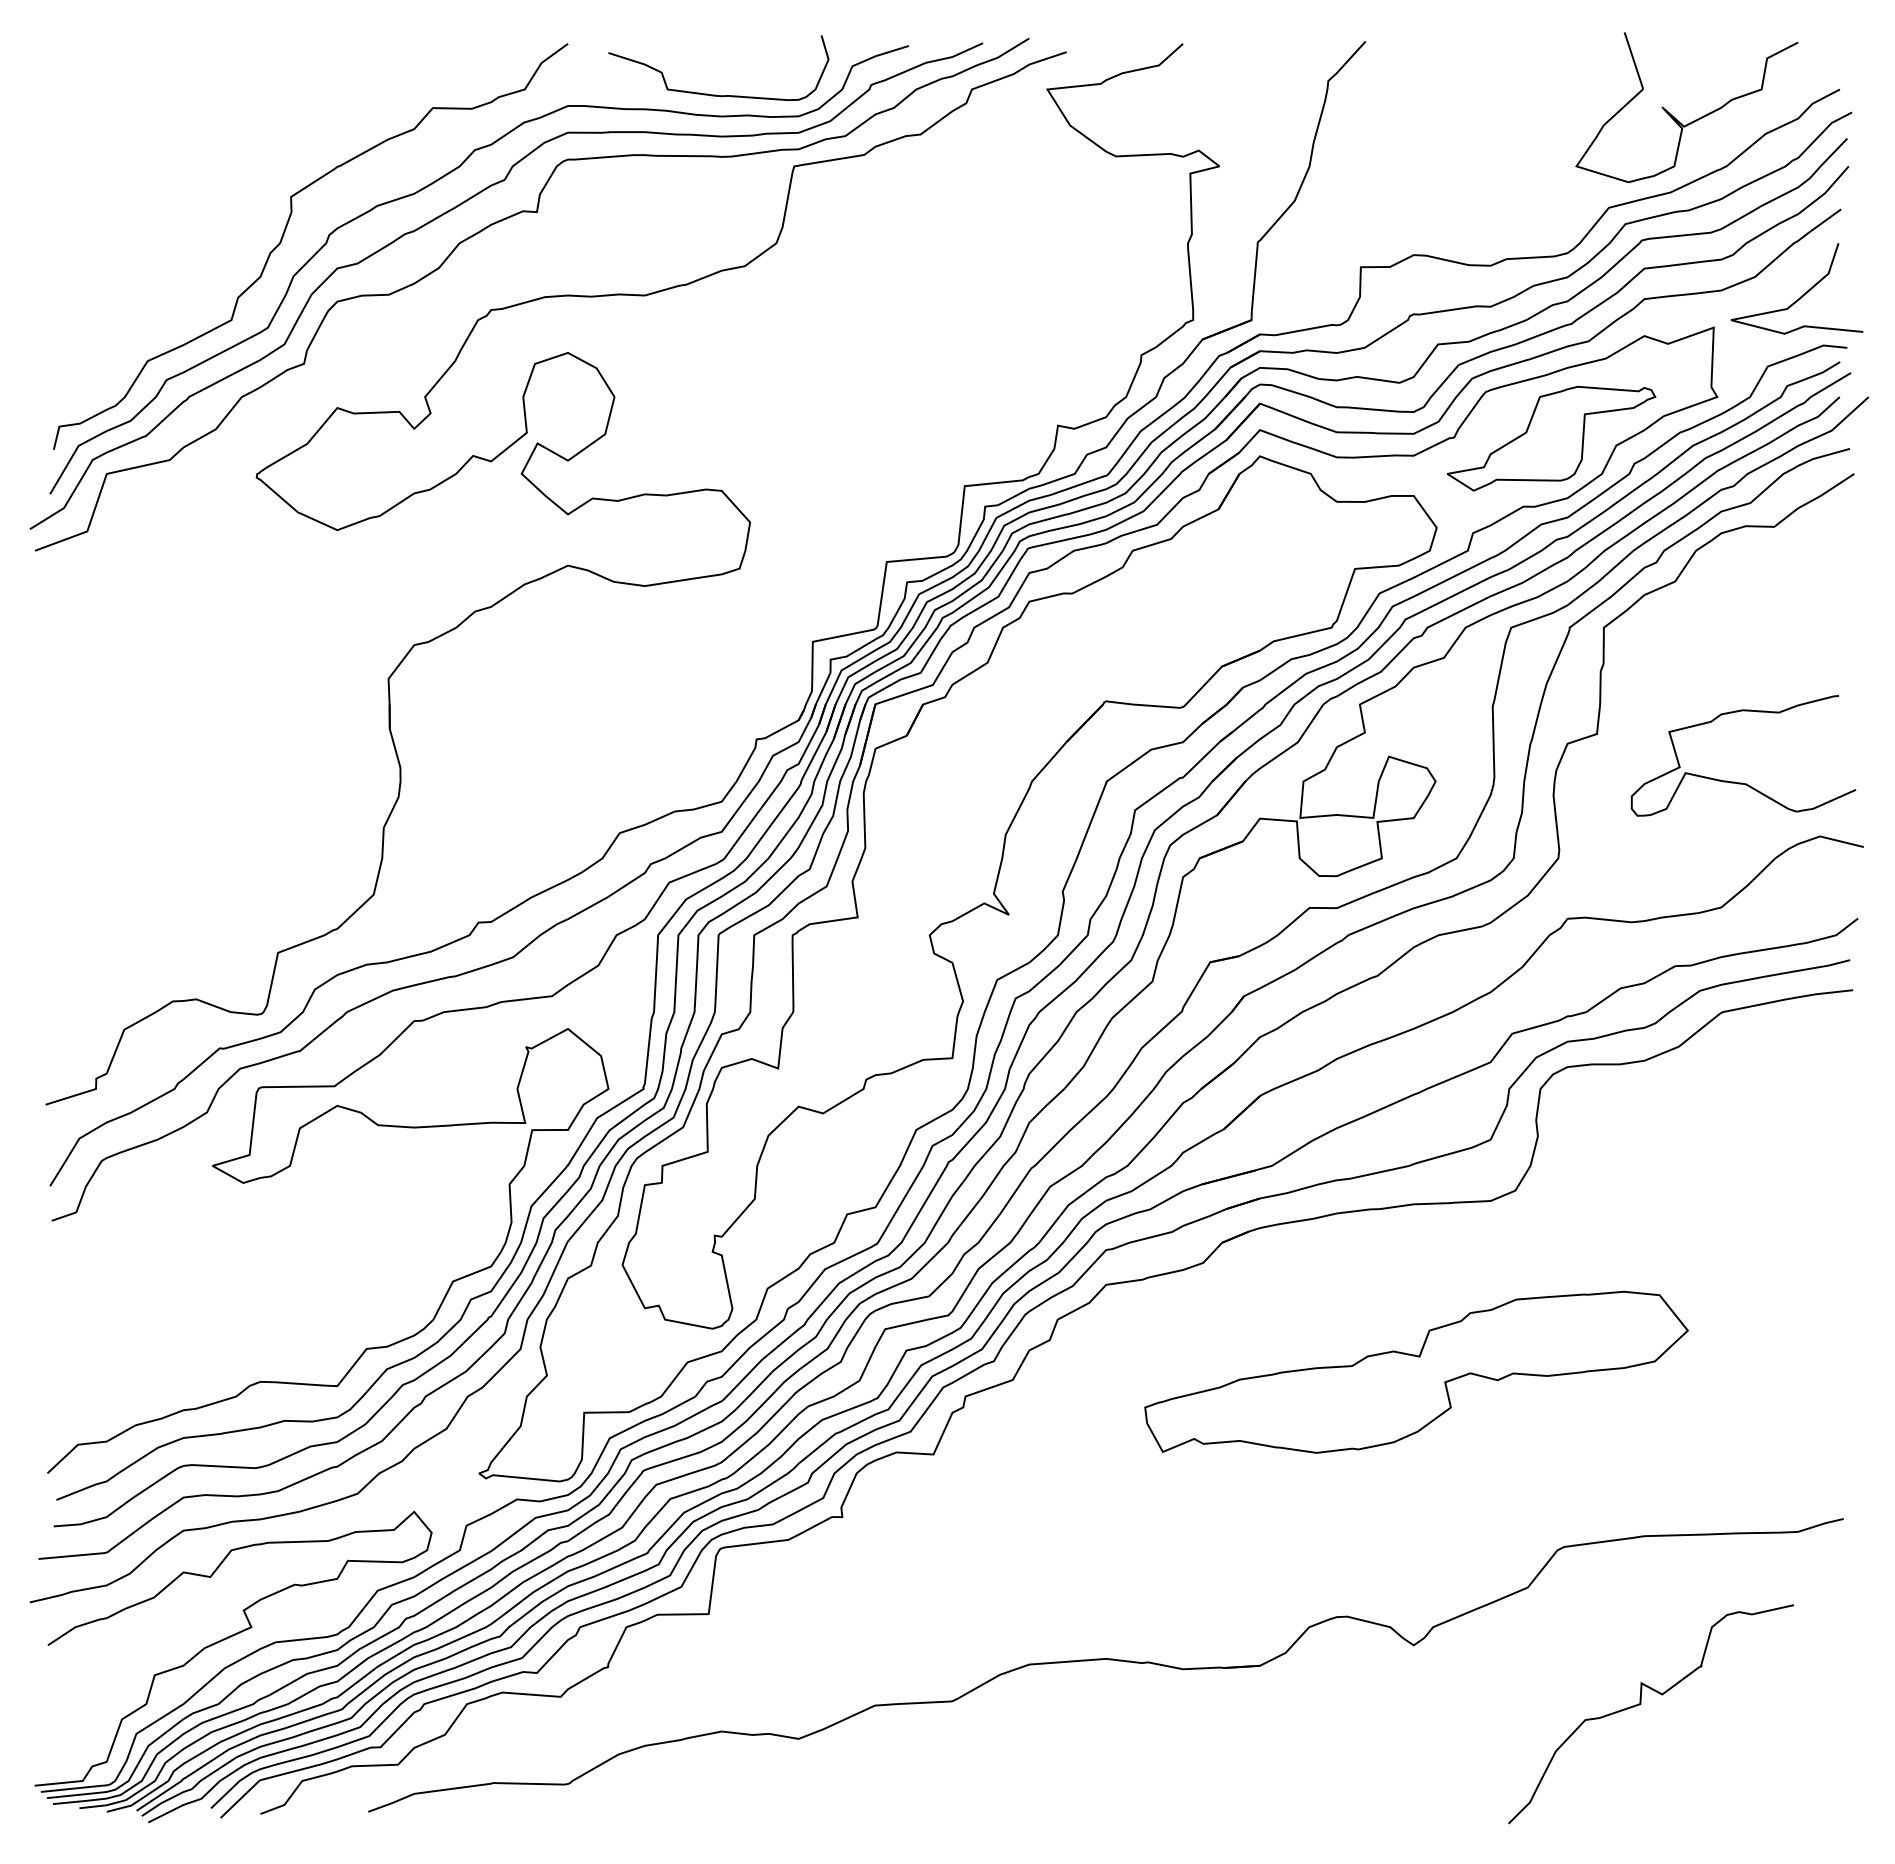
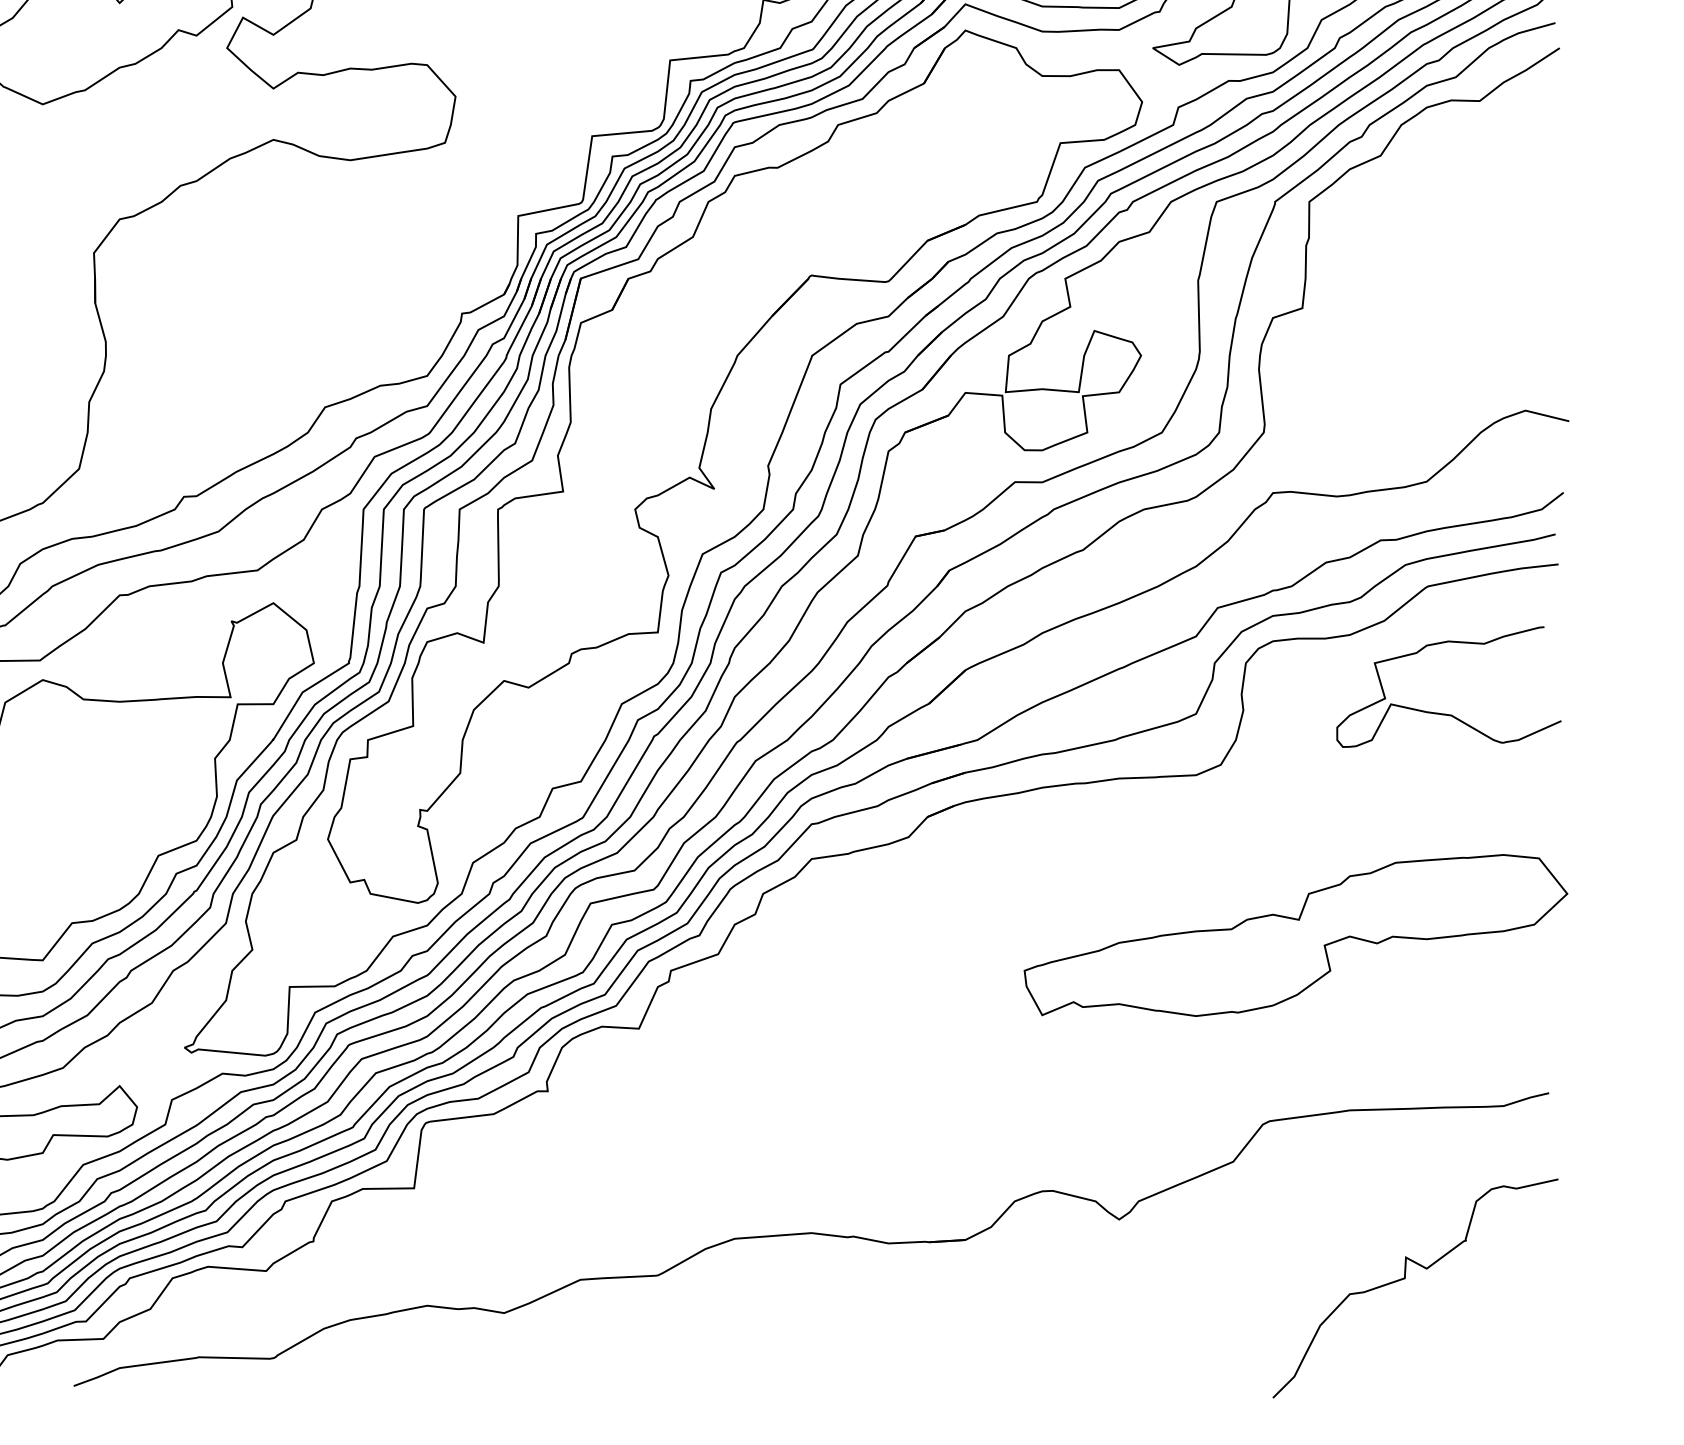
curve: (1742, 782) -> (1447, 713), moved
part: (1416, 1371) -> (1295, 934), moved
curve: (1641, 1704) -> (1405, 1278), moved

